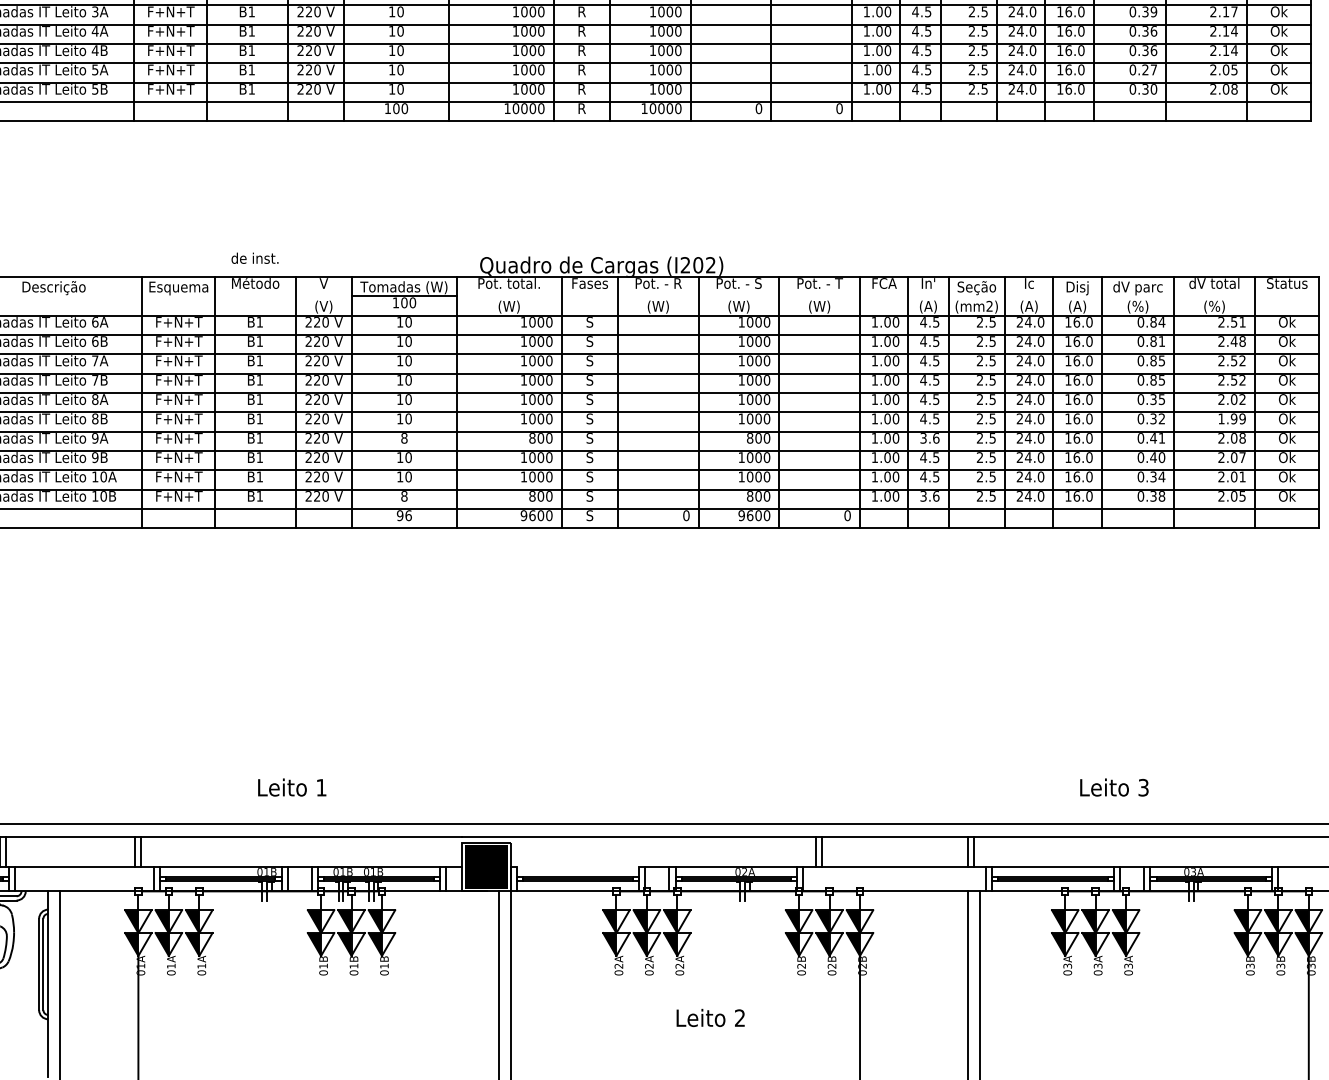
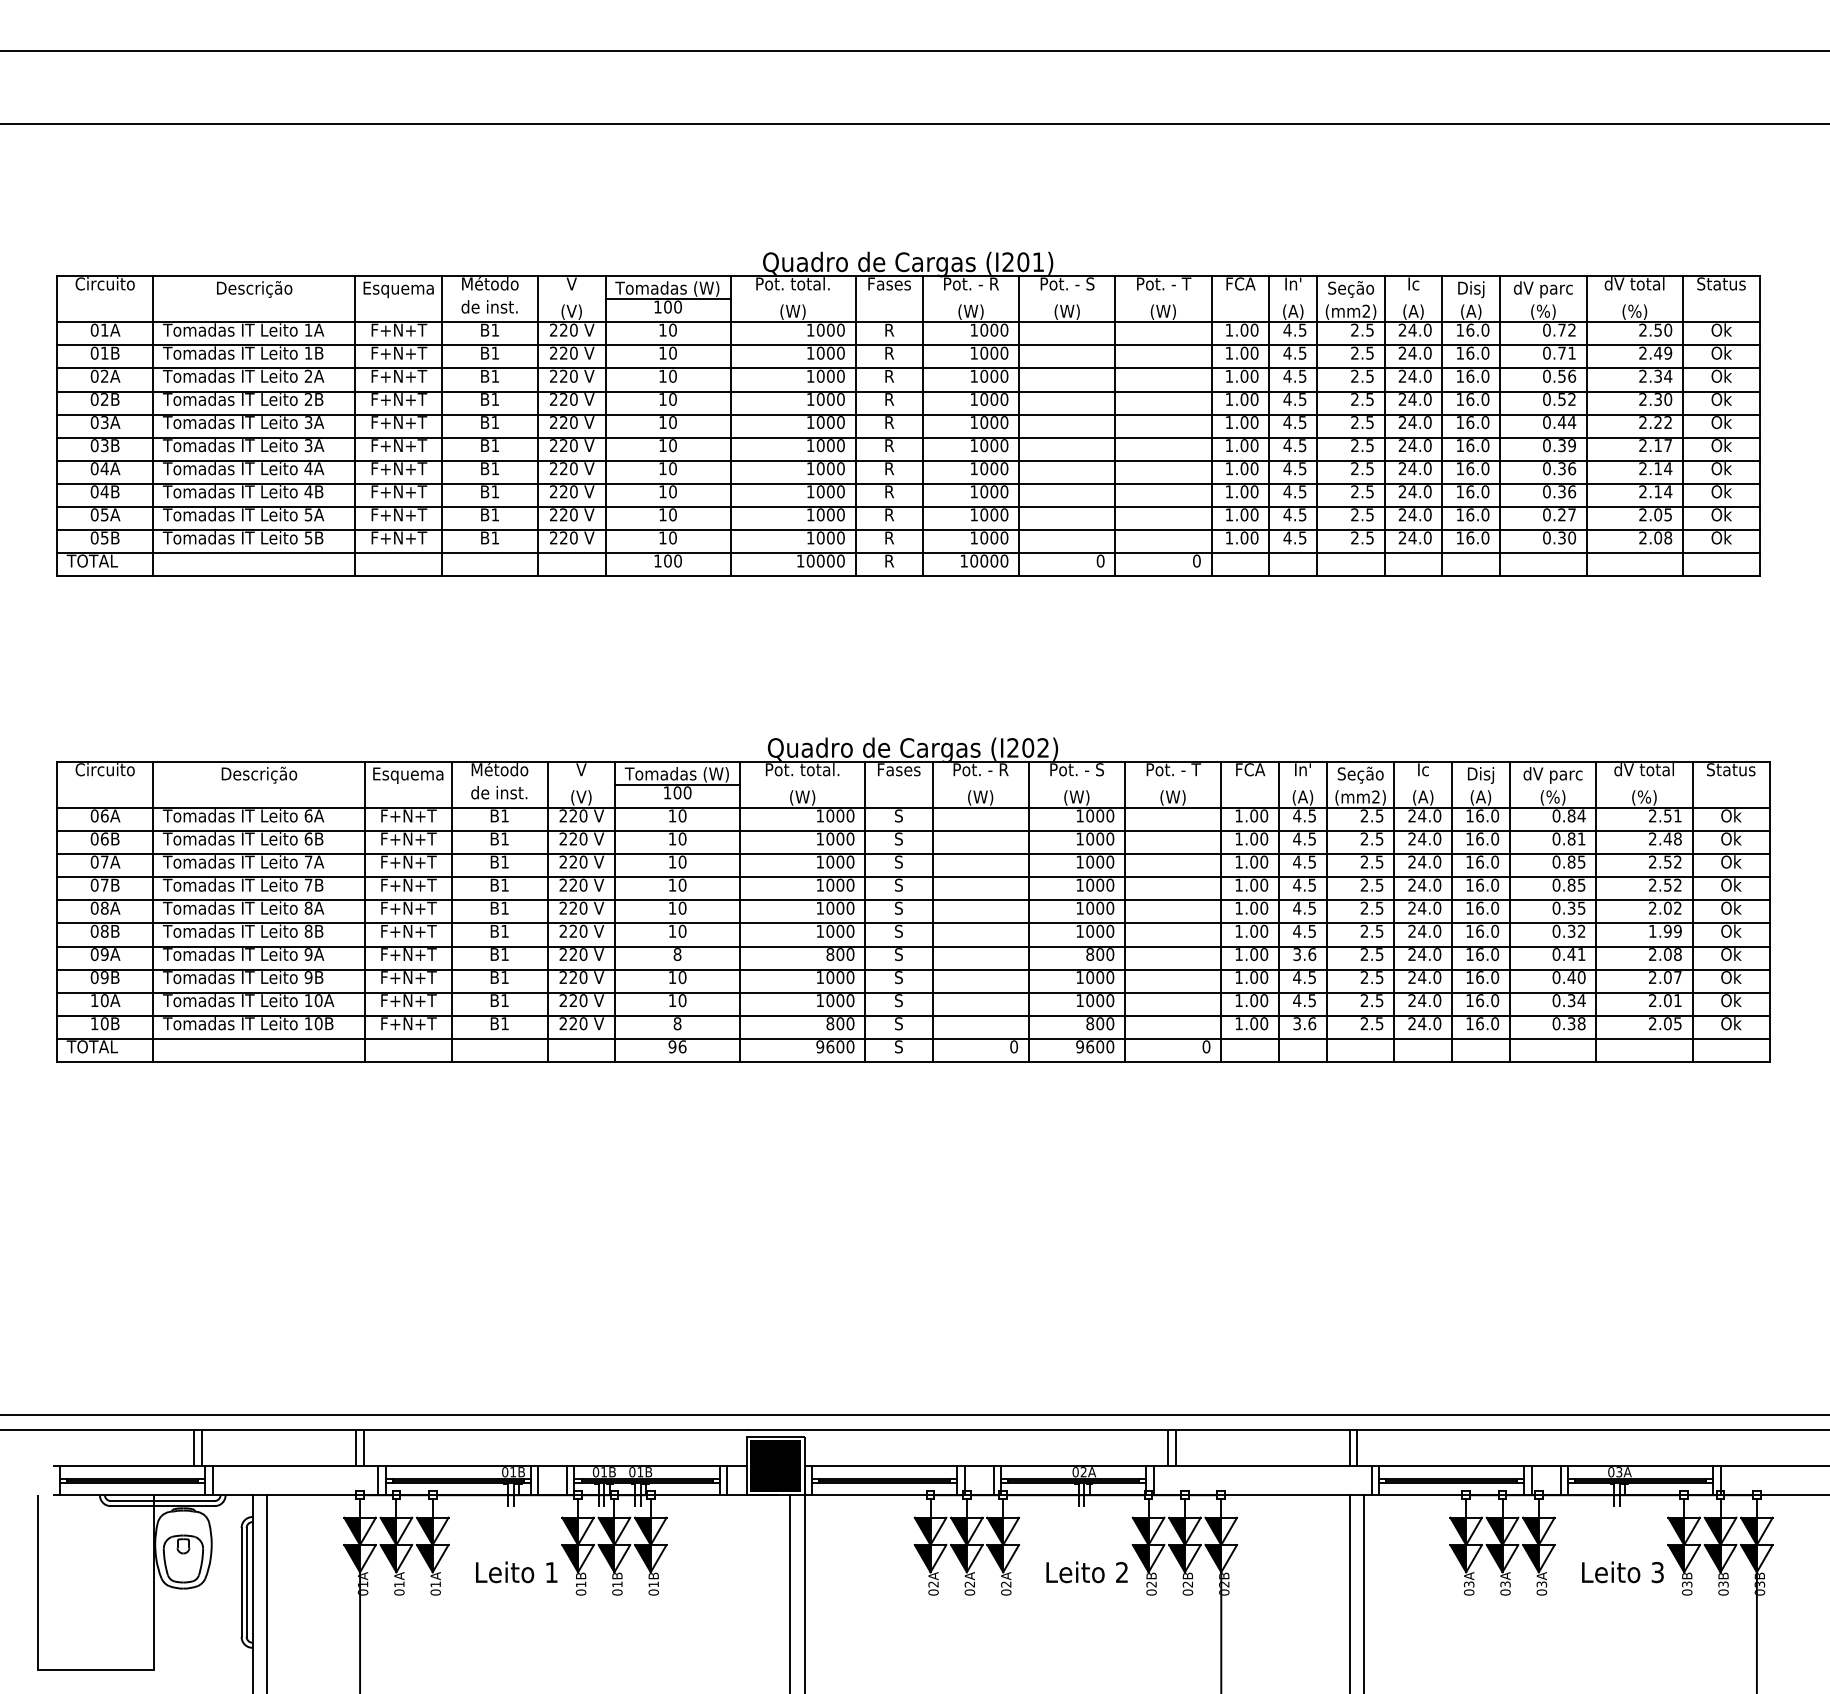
text: (255, 258) -> (499, 792), moved
text: (292, 787) -> (516, 1572), moved
text: (1114, 787) -> (1622, 1572), moved
line: (577, 867) -> (884, 1466), added
text: (710, 1018) -> (1086, 1572), moved

